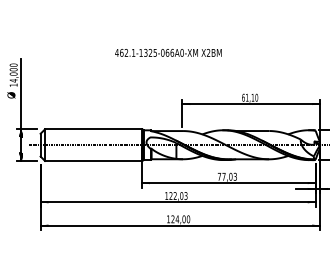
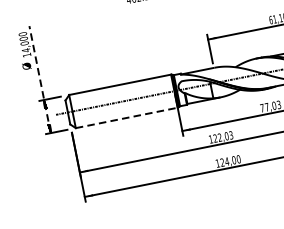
line: (21, 109) -> (40, 79), solid -> dashed
line: (93, 160) -> (126, 117), solid -> dashed

